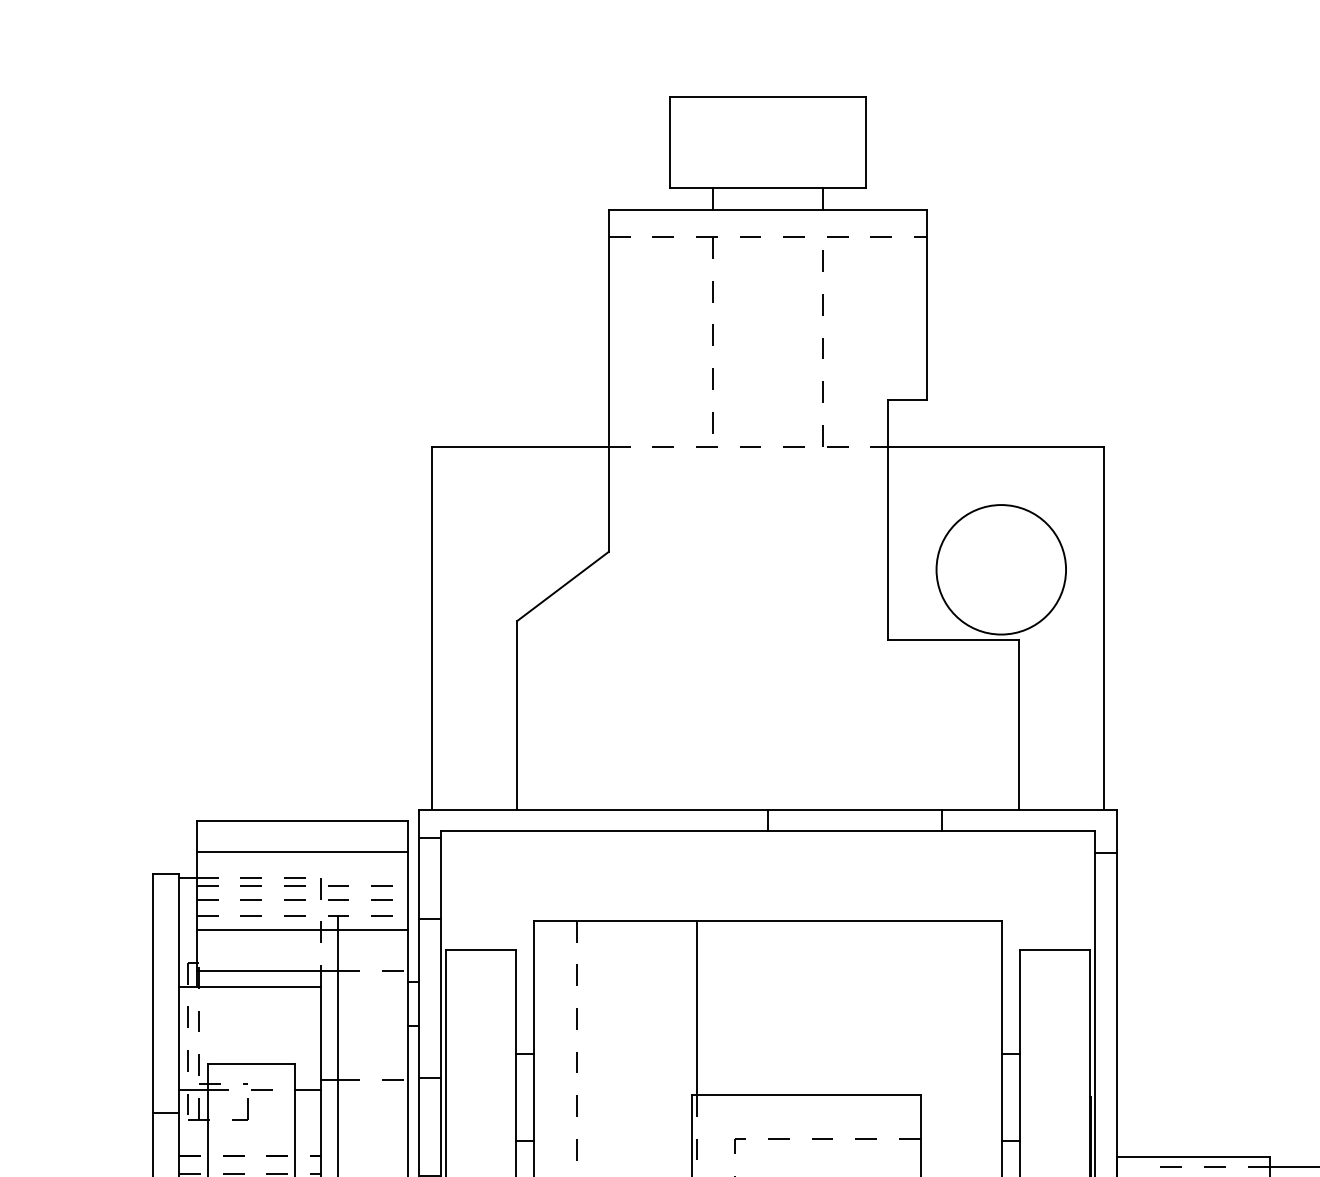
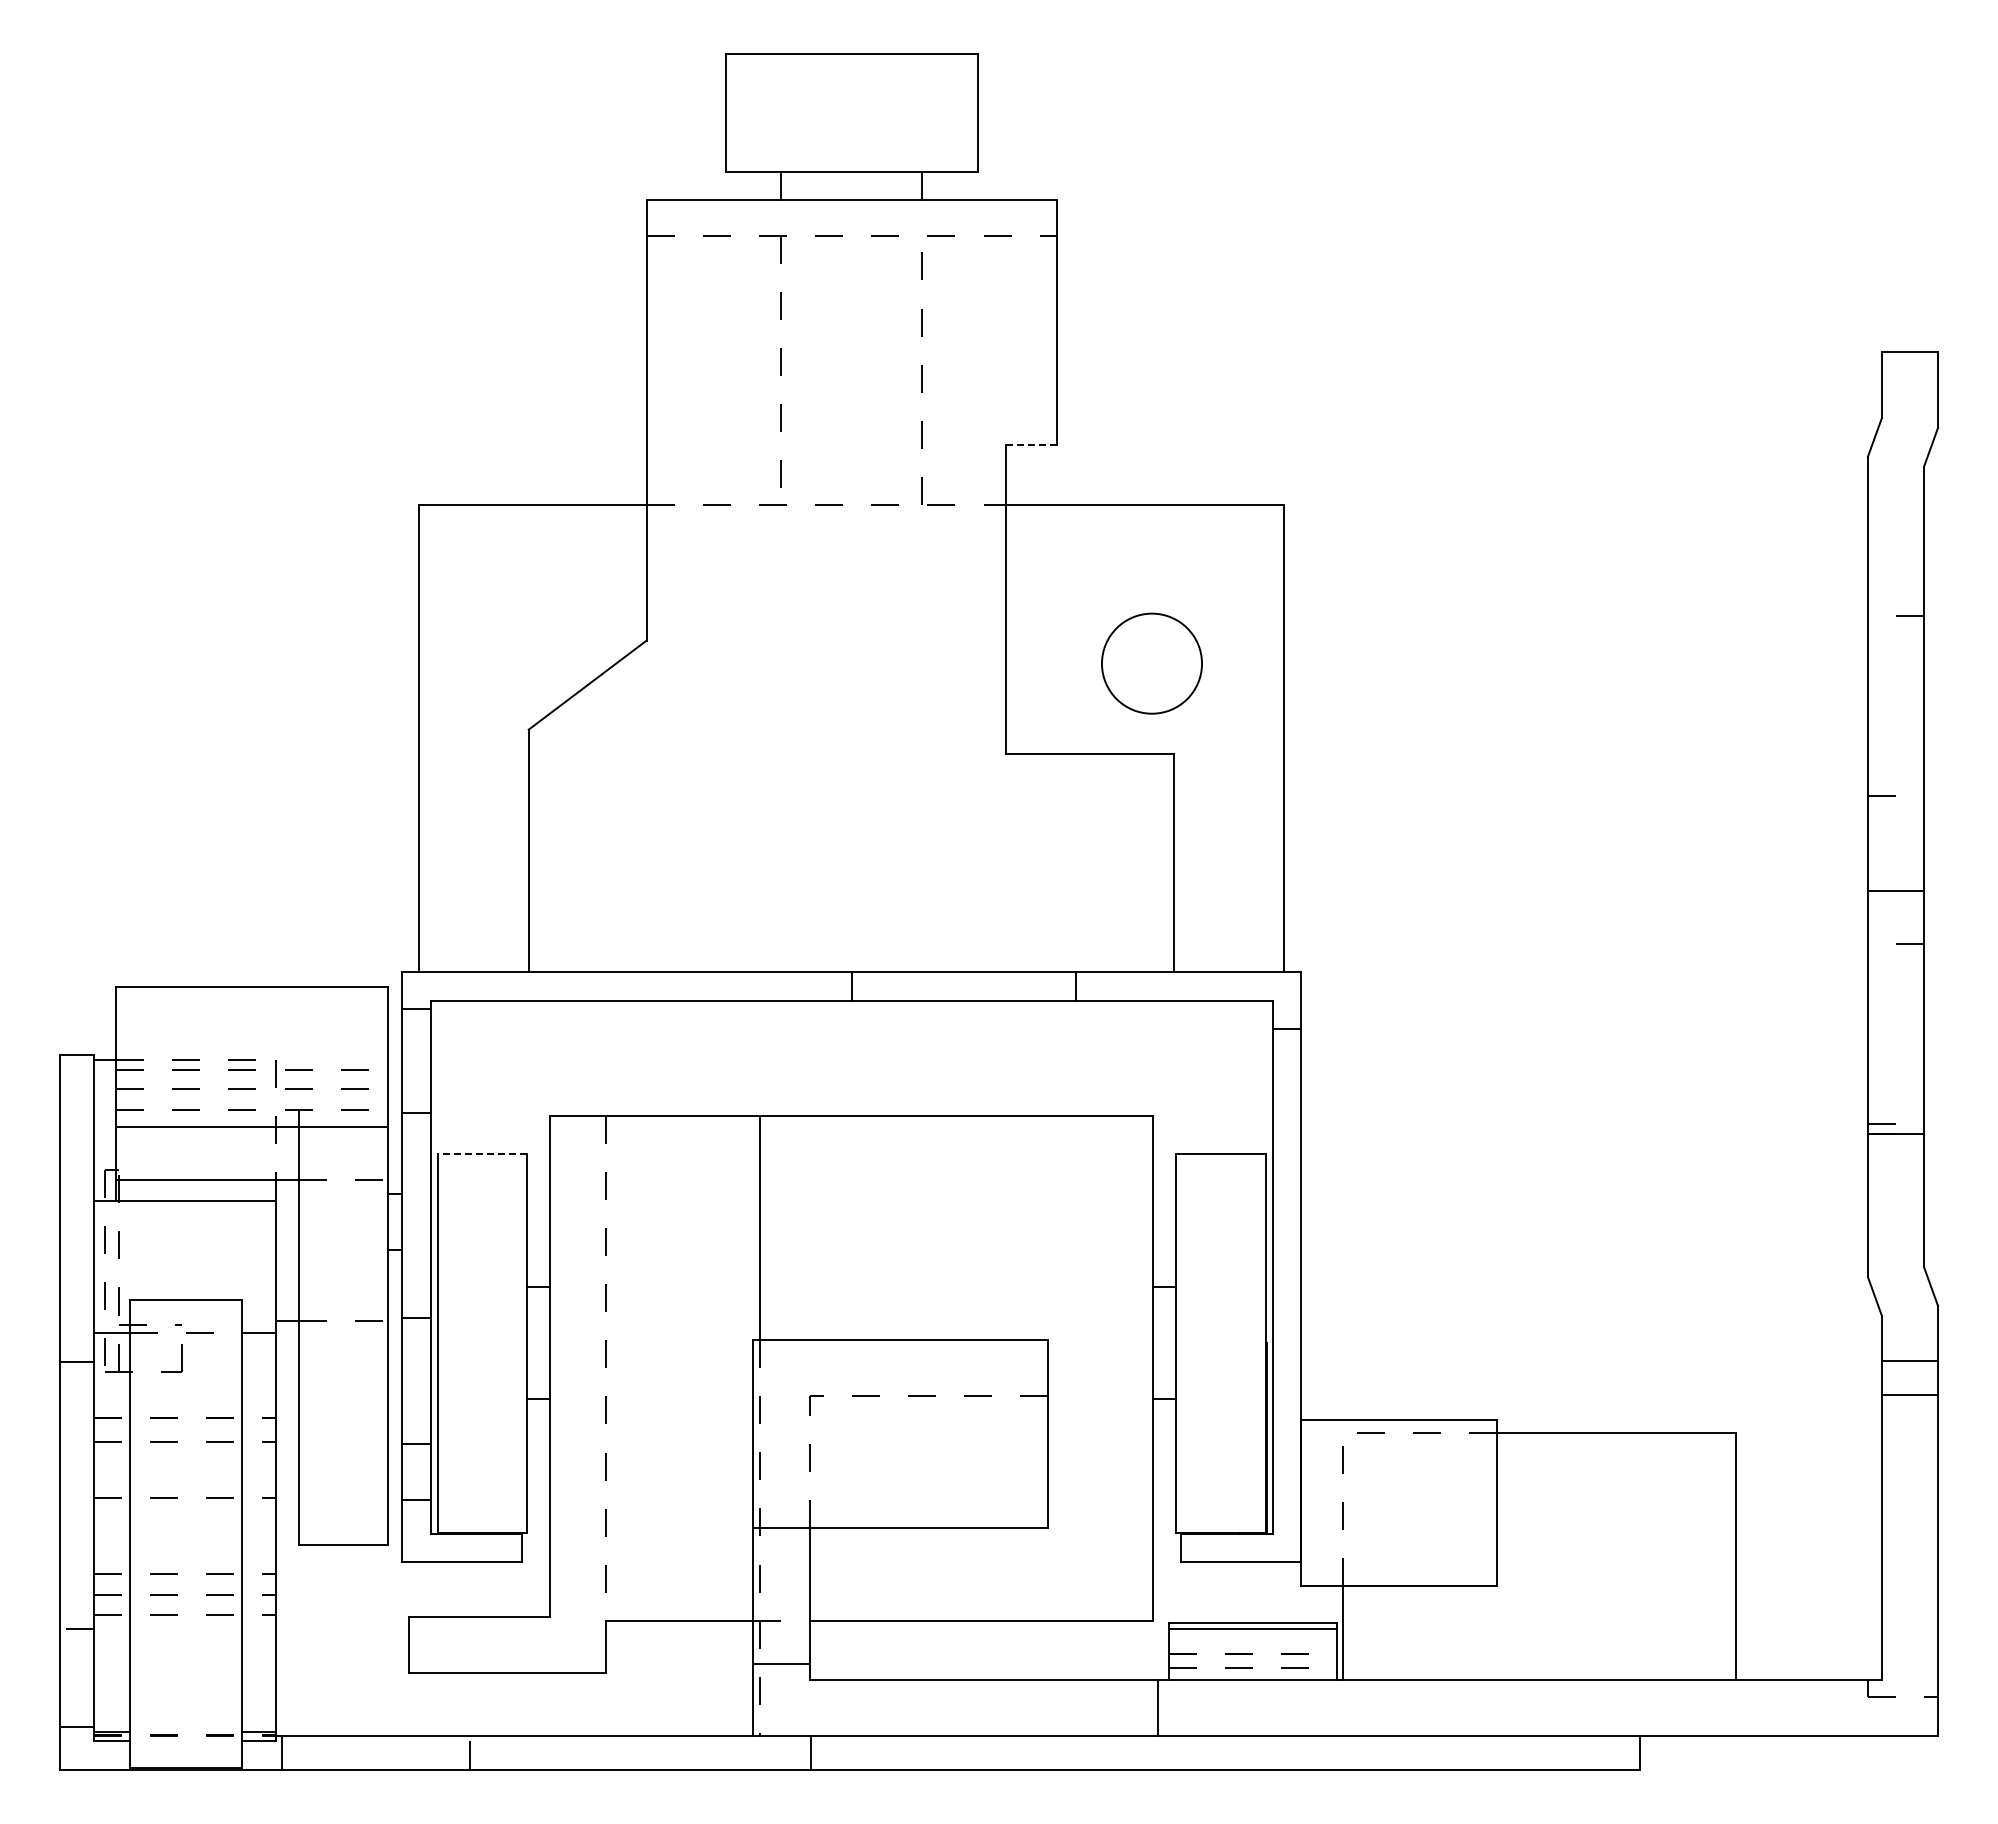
line: (906, 400) -> (1030, 445), solid -> dashed
circle: (1000, 569) -> (1151, 663), size x0.6
line: (302, 851) -> (252, 1026), removed
line: (481, 950) -> (482, 1153), solid -> dashed

